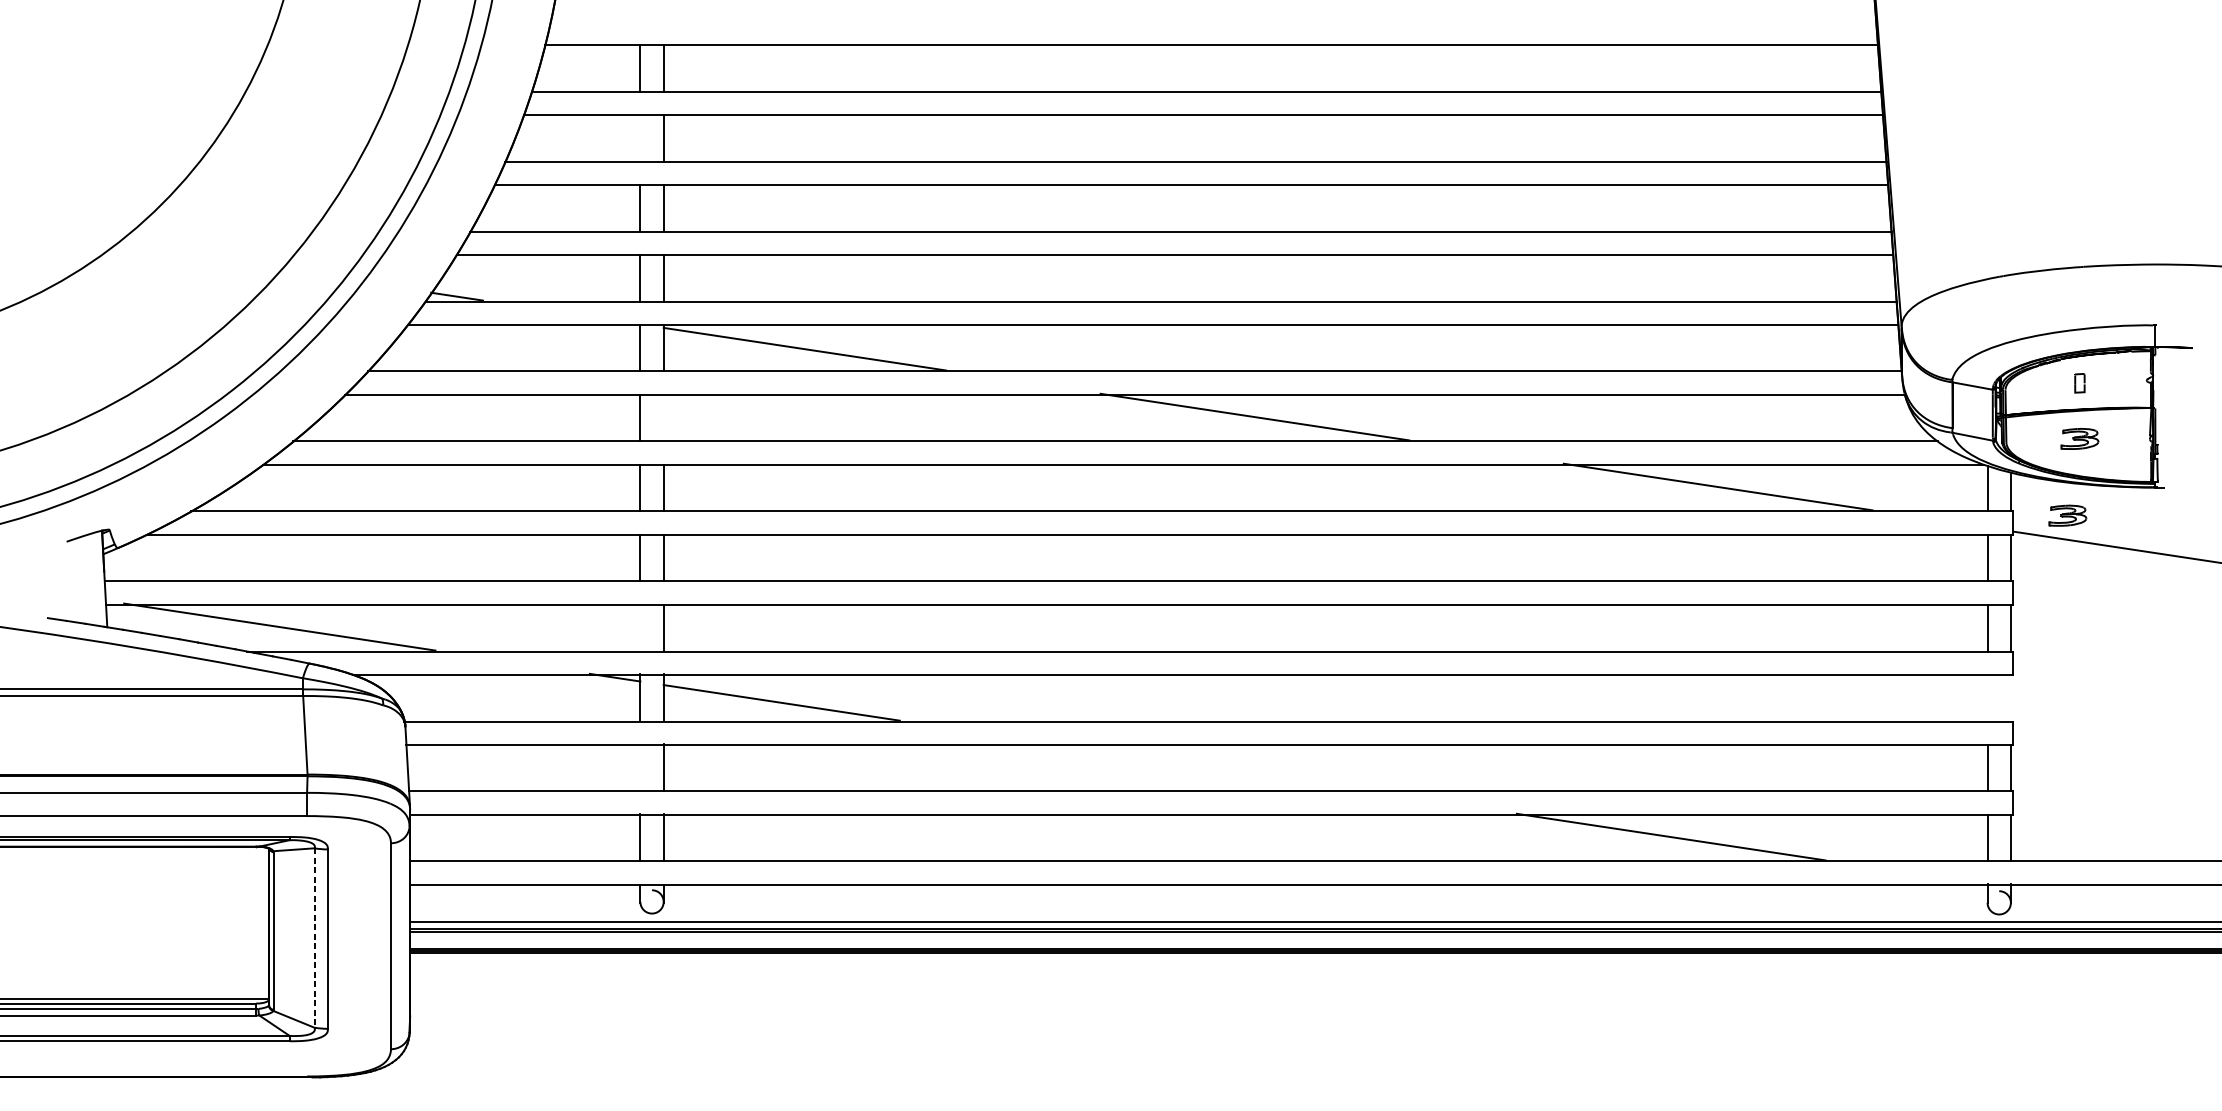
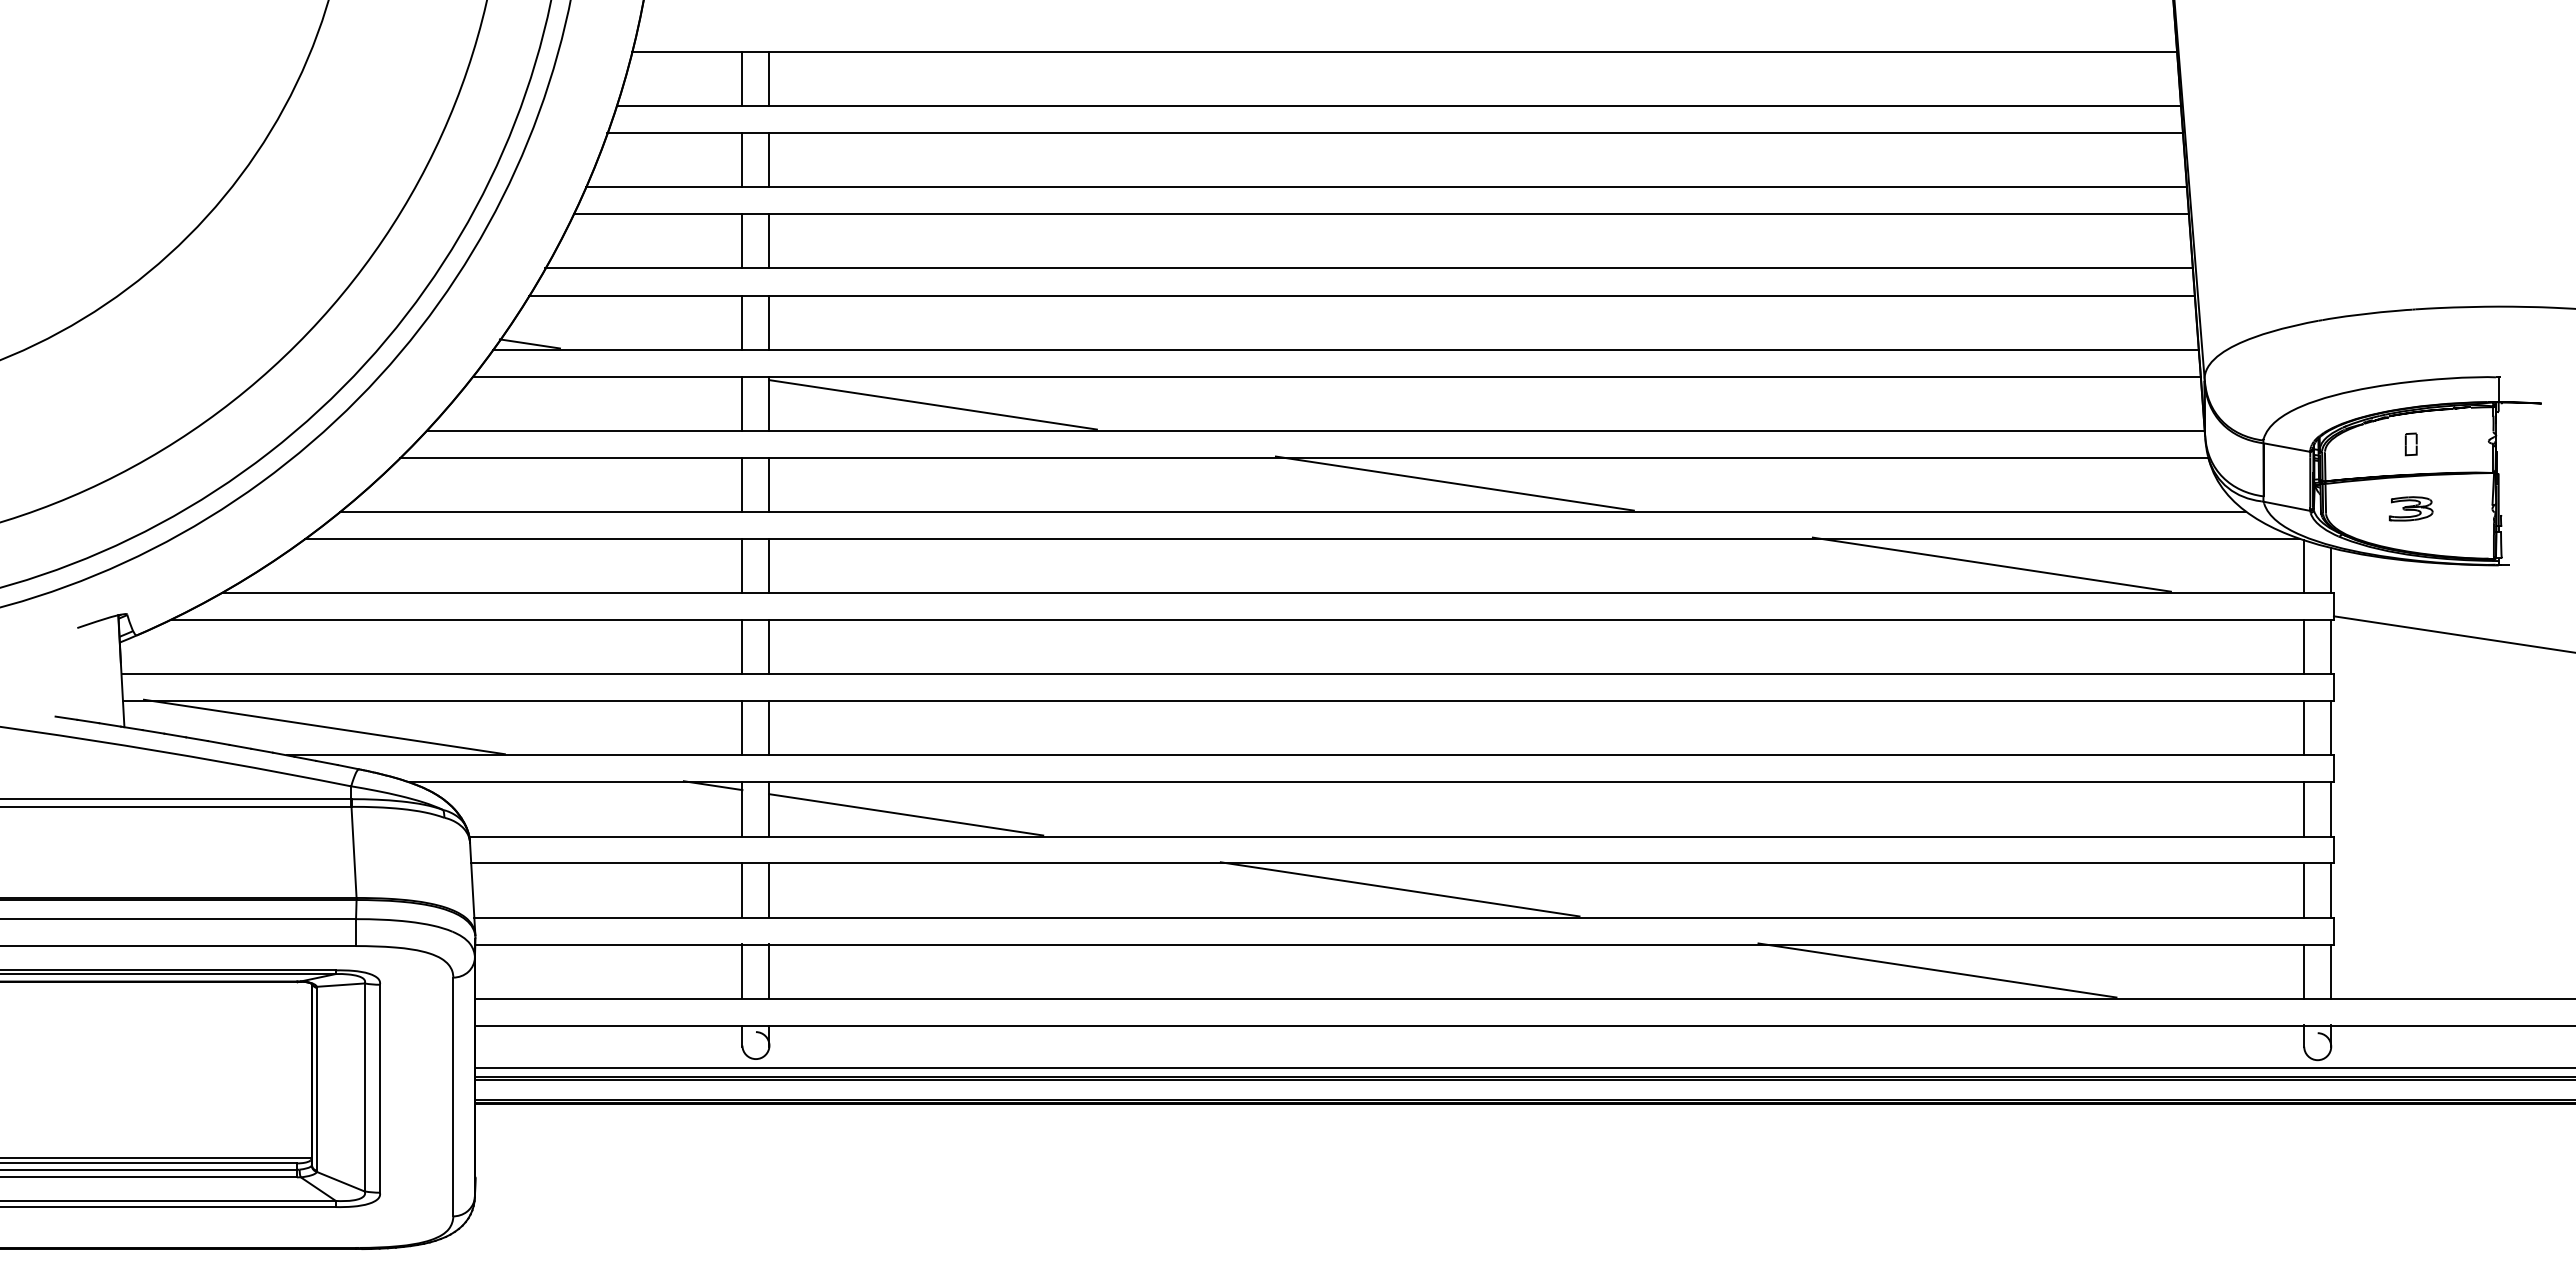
line: (640, 138) -> (742, 160), added
line: (663, 417) -> (769, 484), added
part: (2067, 515) -> (2396, 597), removed
line: (640, 627) -> (742, 727), added
line: (1987, 698) -> (2304, 809), added
line: (2011, 698) -> (2331, 809), added
line: (640, 767) -> (742, 889), added
line: (1207, 767) -> (1399, 889), added
line: (314, 938) -> (364, 1087), dashed -> solid

